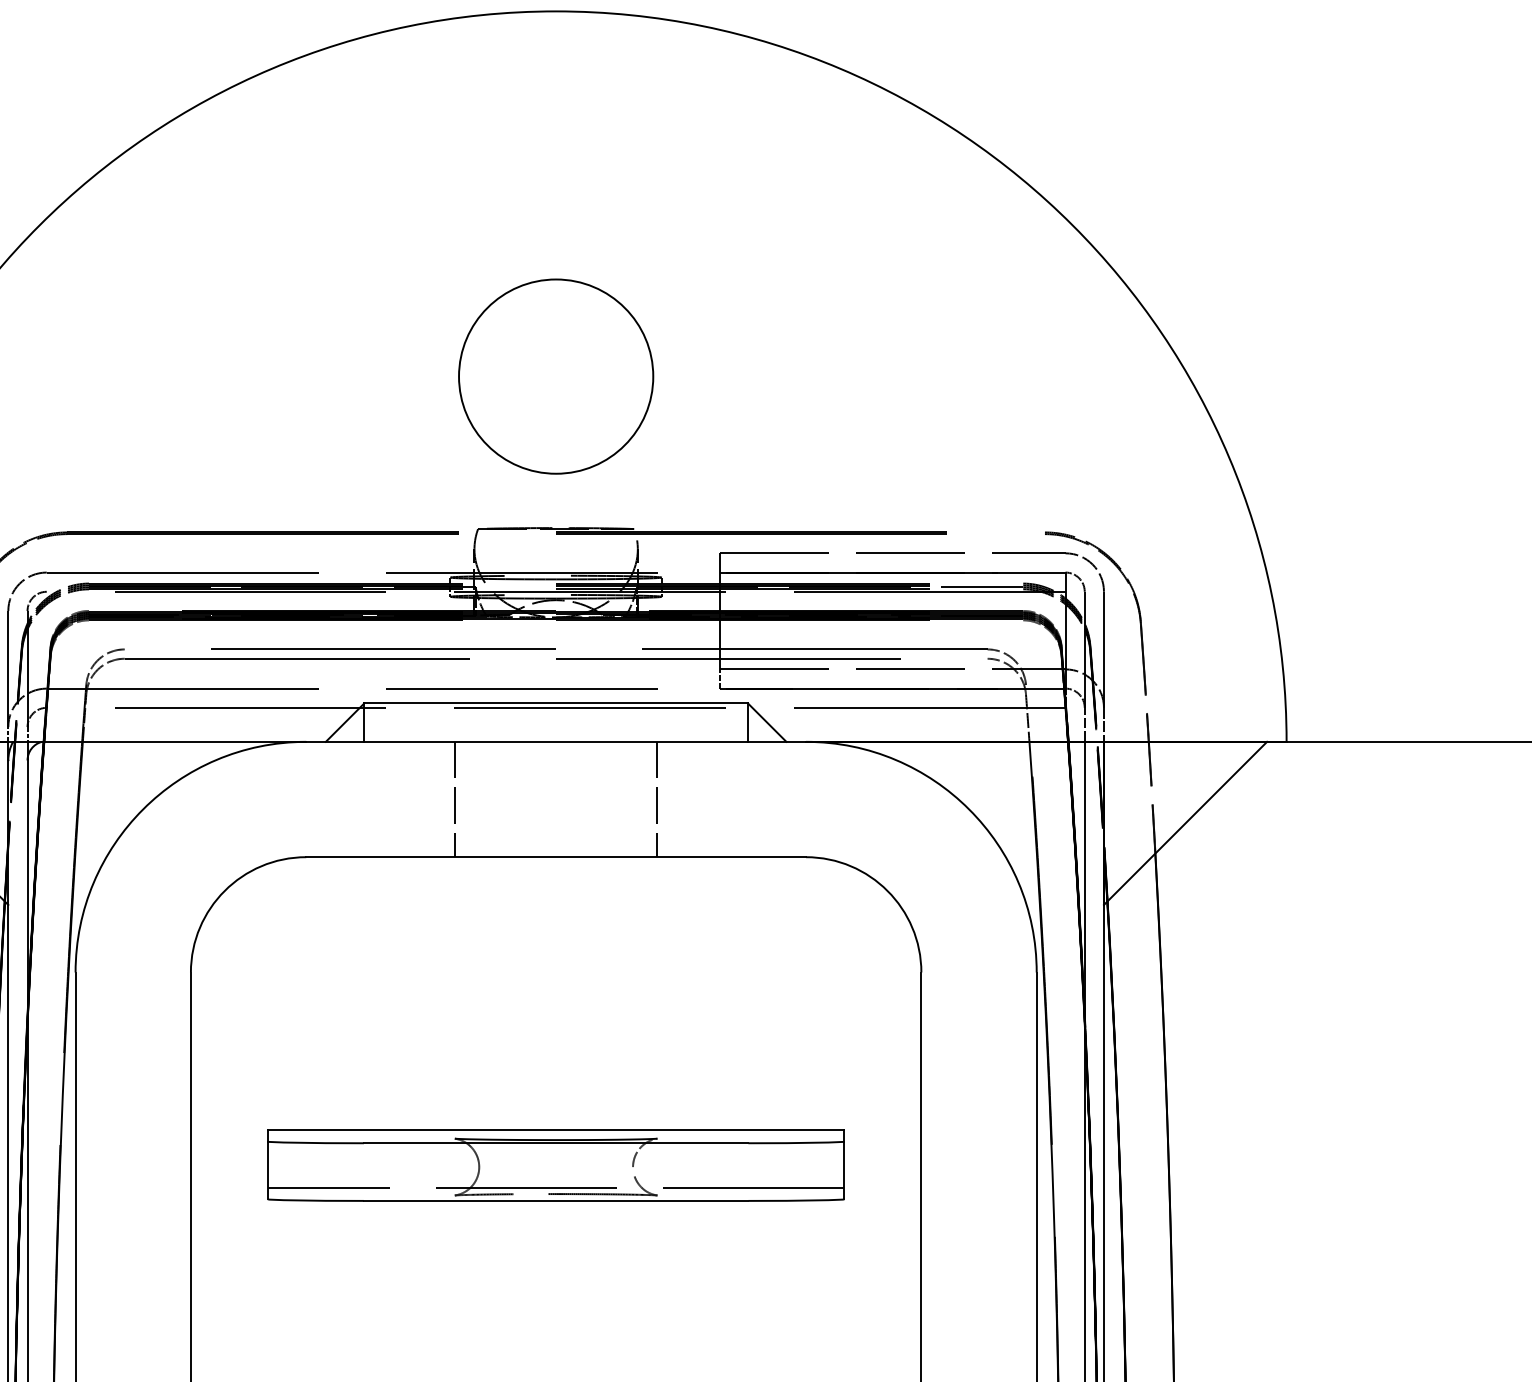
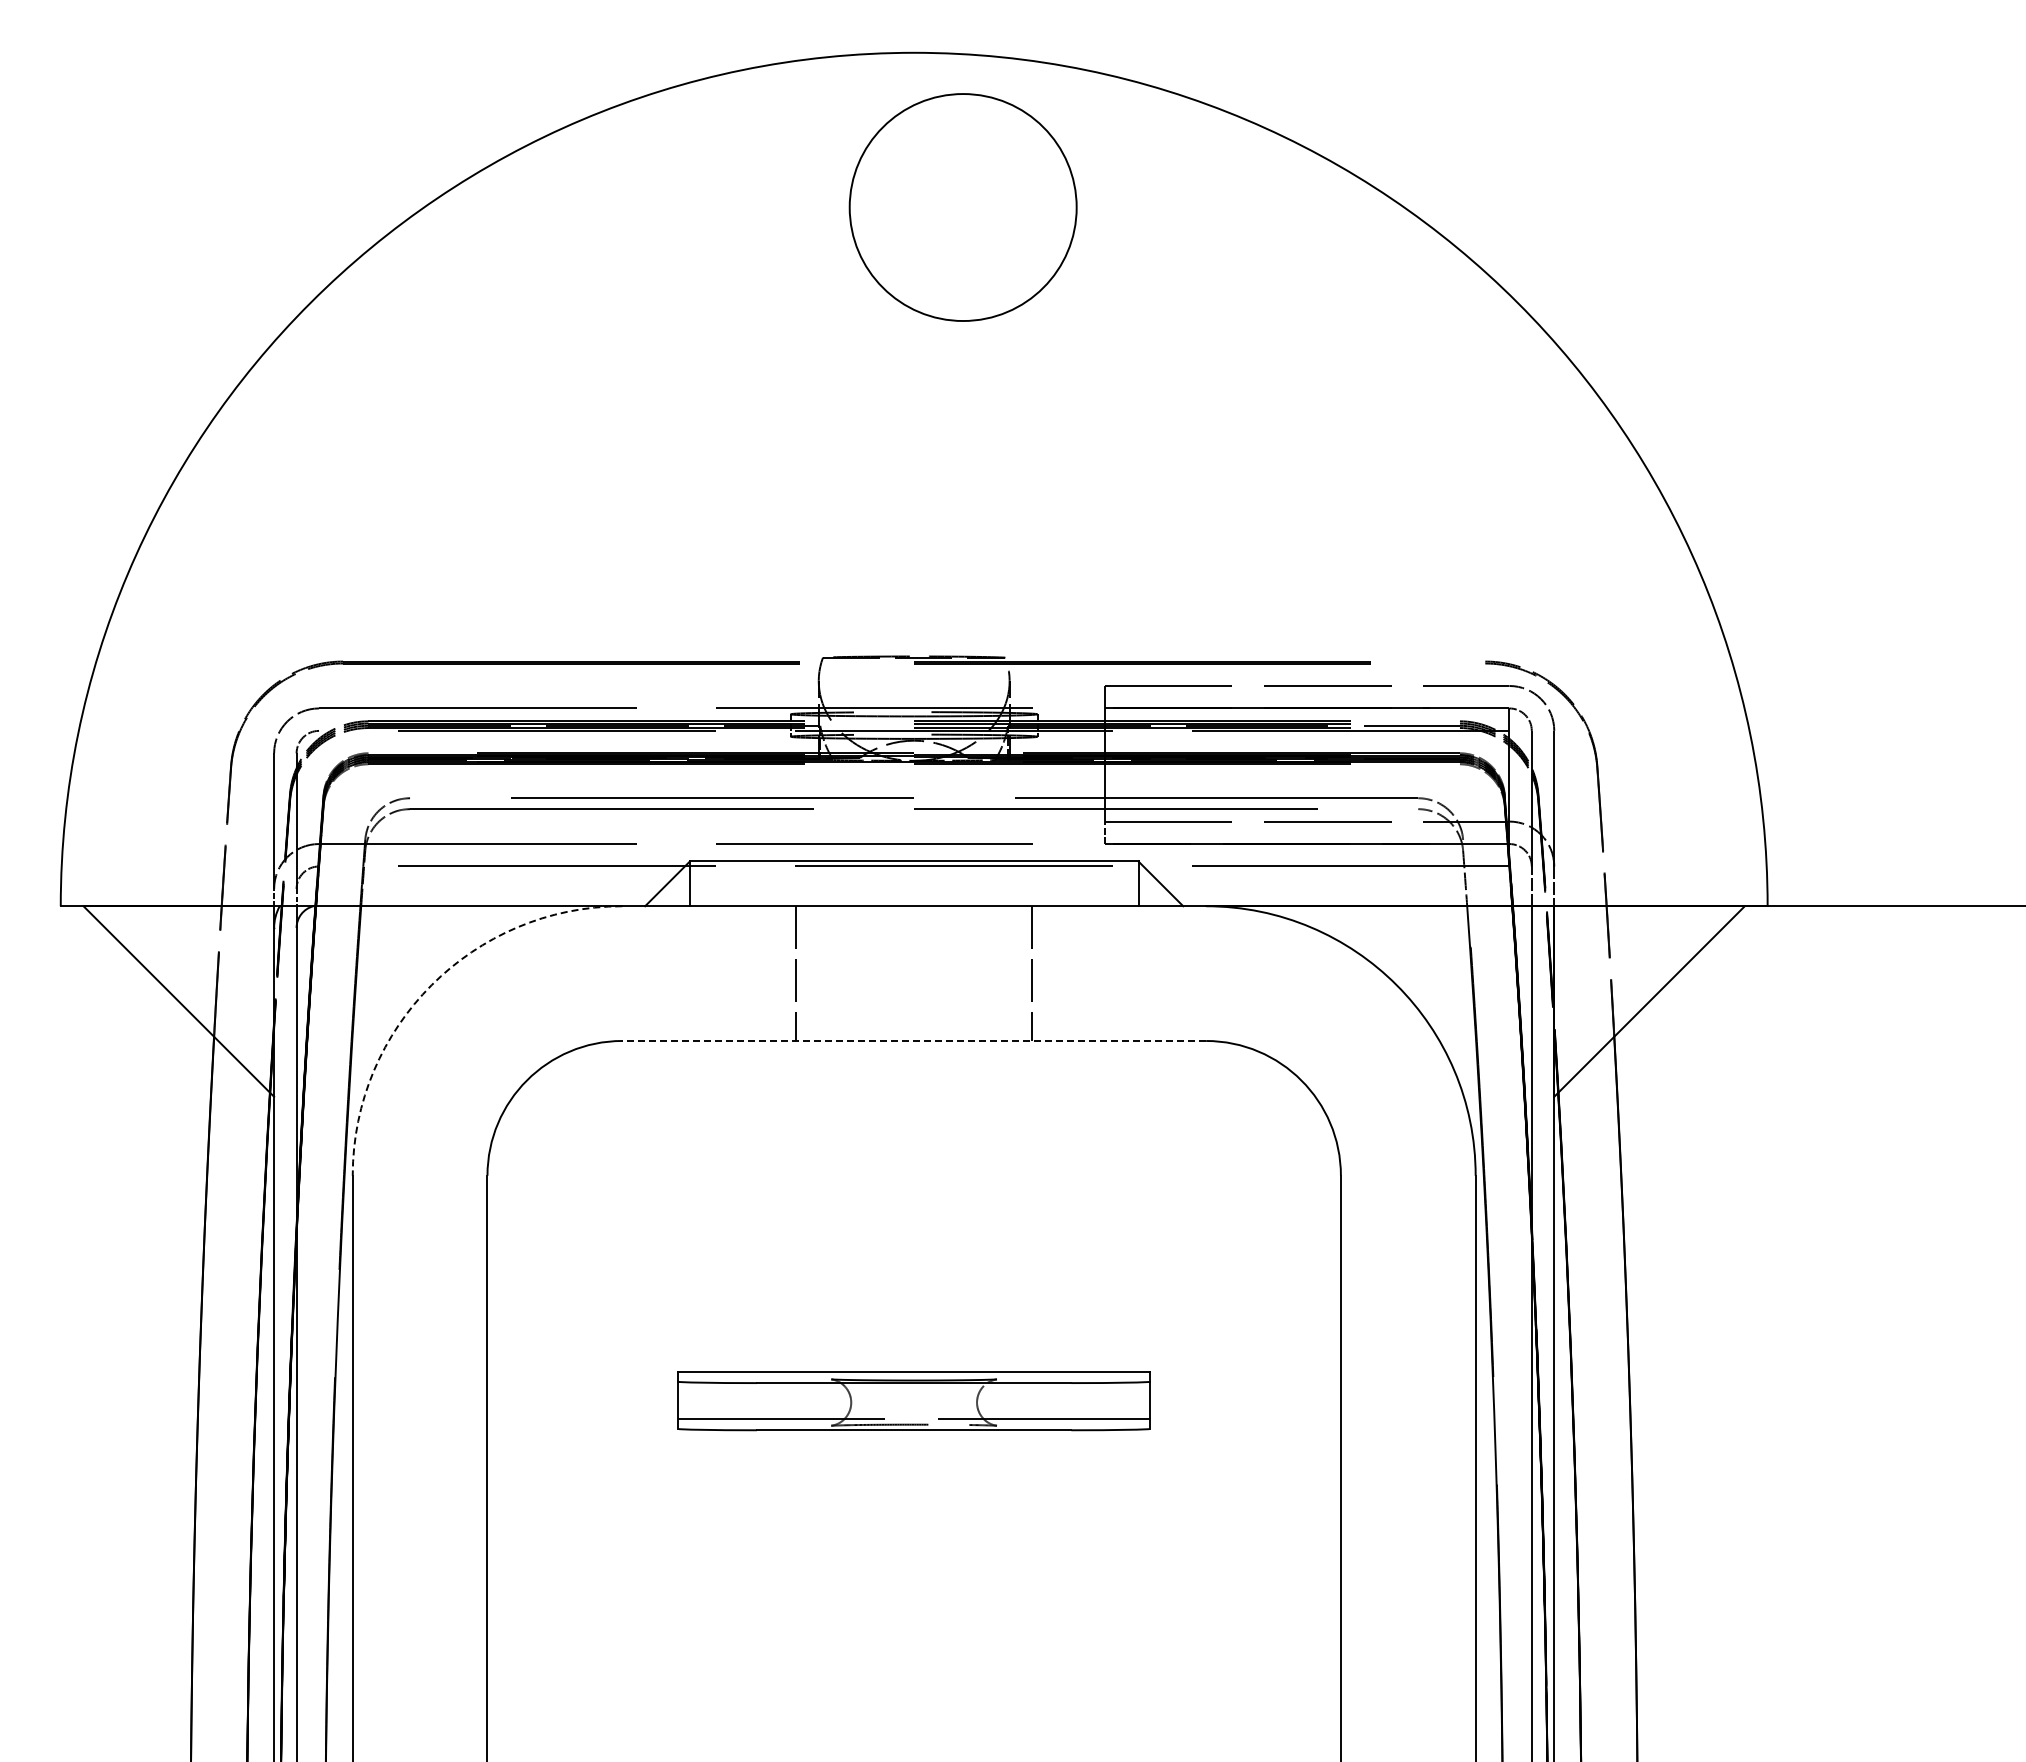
circle: (555, 376) -> (962, 207), moved
arc: (143, 809) -> (431, 985), solid -> dashed
line: (556, 856) -> (914, 1040), solid -> dashed
part: (555, 1165) -> (913, 1401), size x0.7

